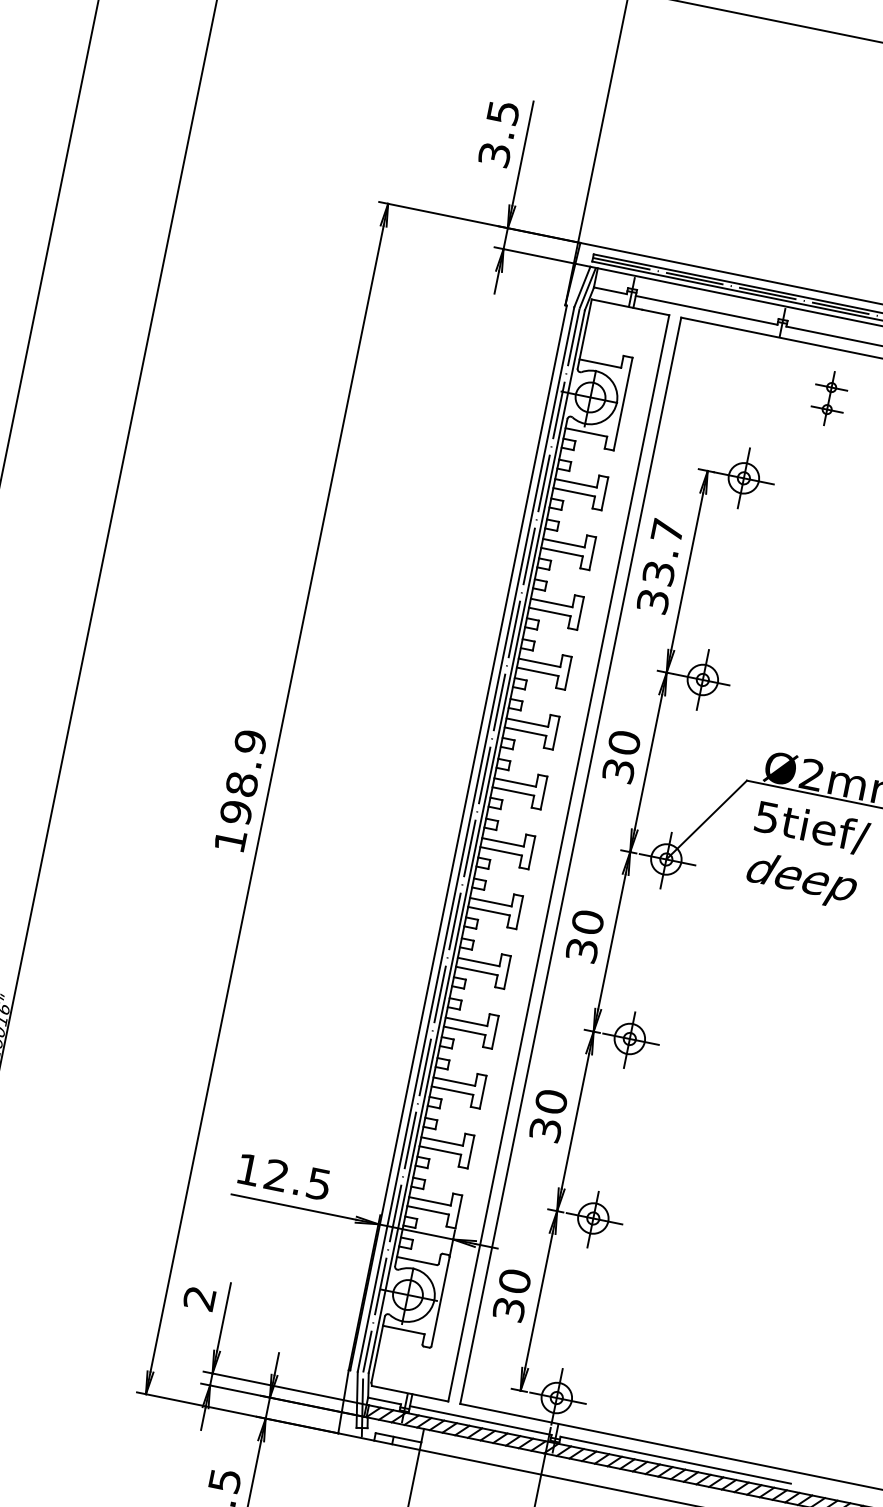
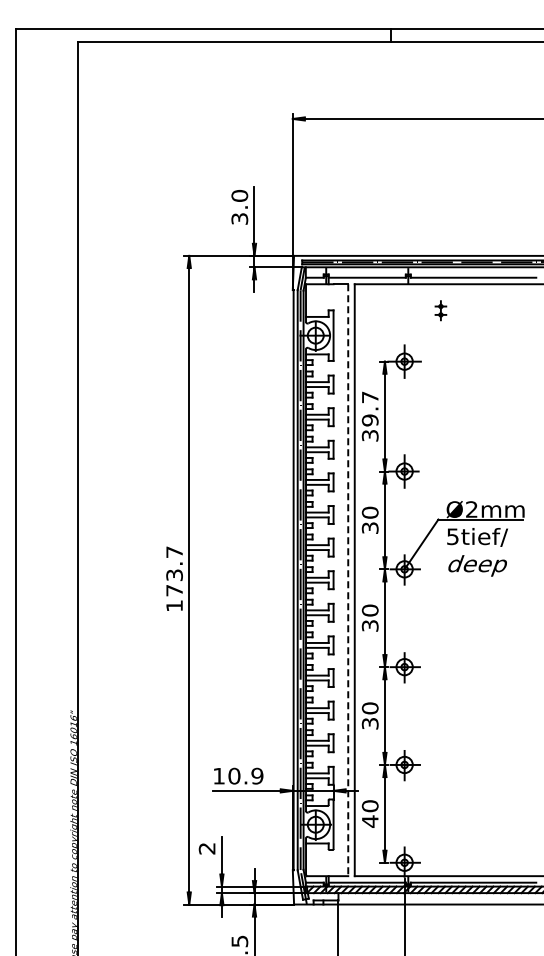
text: (502, 111) -> (239, 195), 3.5 -> 3.0
part: (828, 397) -> (440, 310), size x0.7
text: (659, 573) -> (370, 420), 33.7 -> 39.7
text: (243, 777) -> (174, 571), 198.9 -> 173.7
line: (559, 858) -> (348, 580), solid -> dashed
text: (297, 1178) -> (245, 775), 12.5 -> 10.9
text: (507, 1309) -> (369, 821), 30 -> 40

